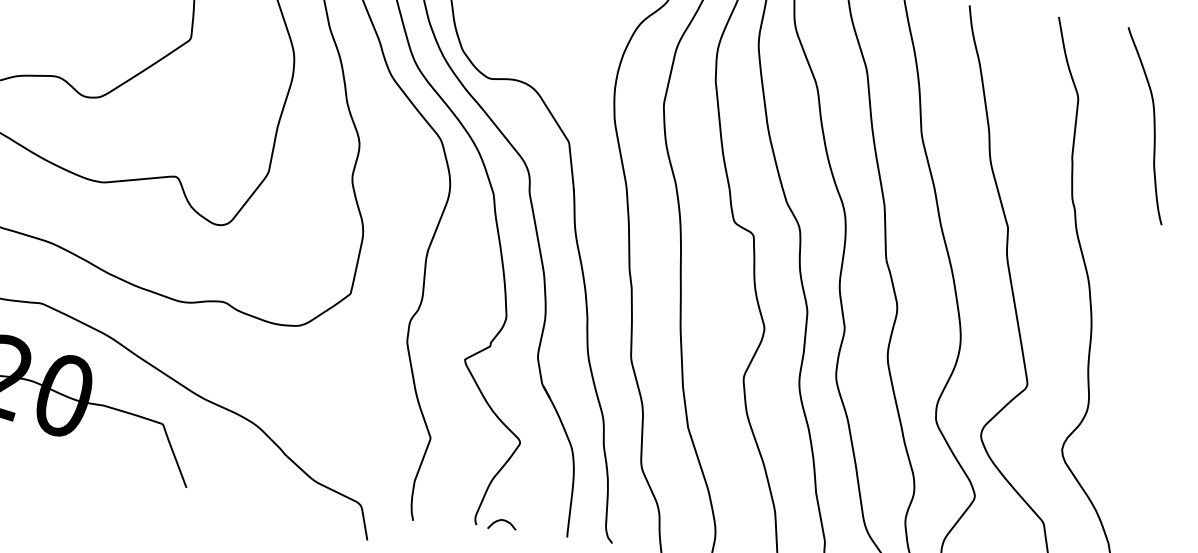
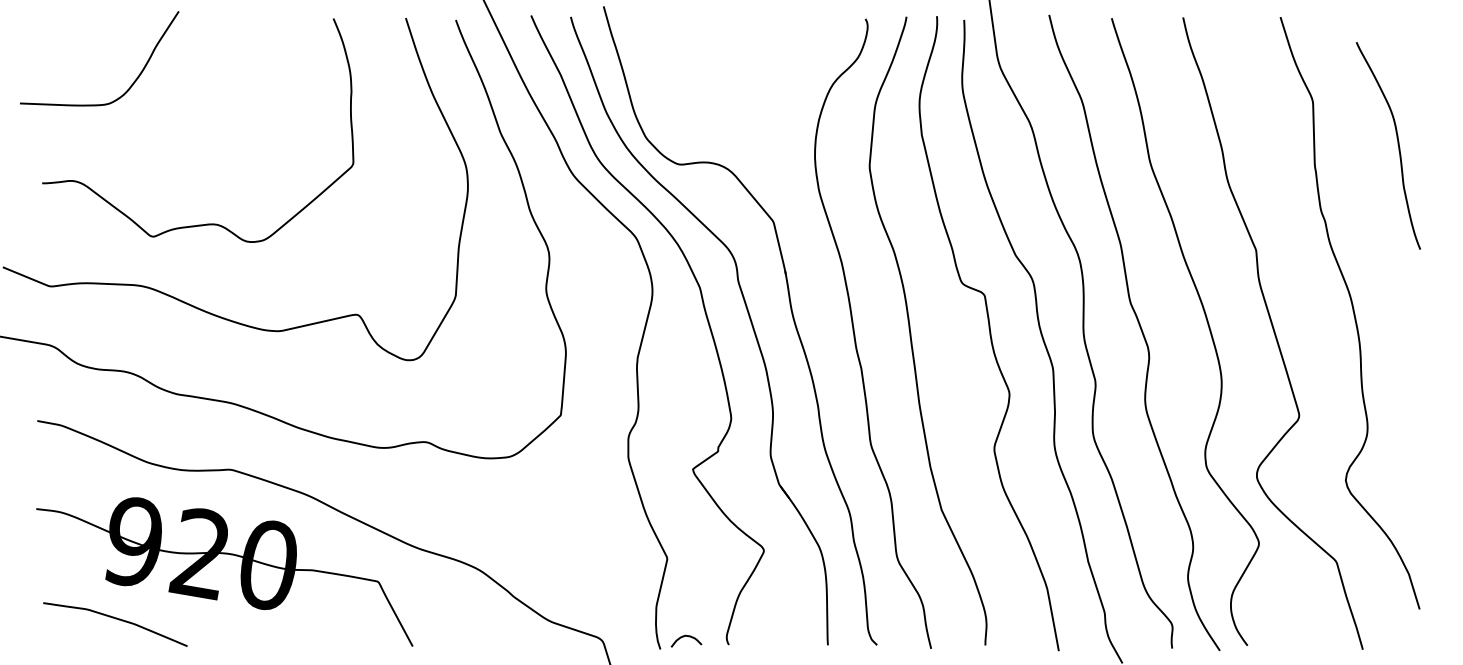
curve: (1153, 126) -> (1397, 144), moved
curve: (502, 520) -> (686, 636), moved

